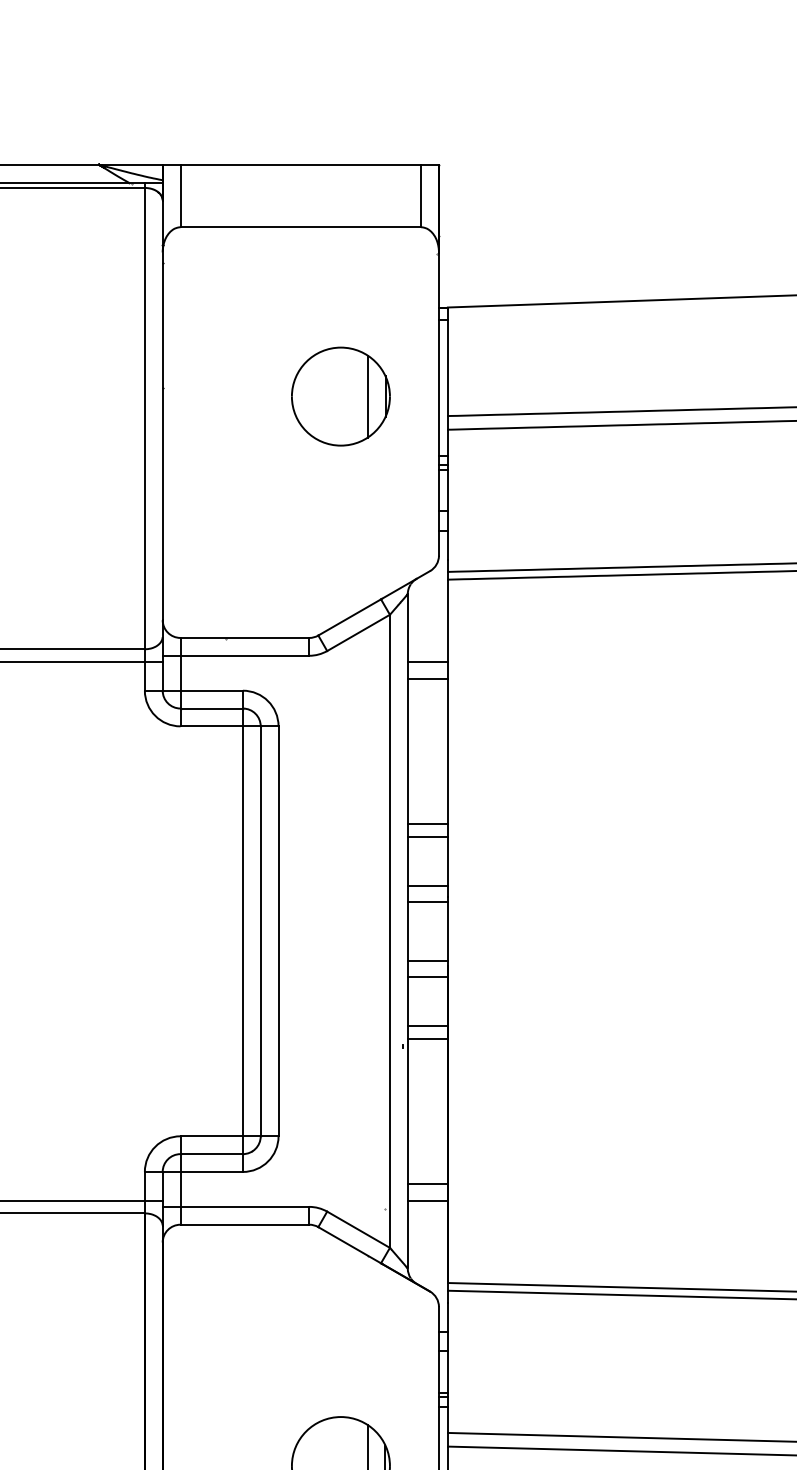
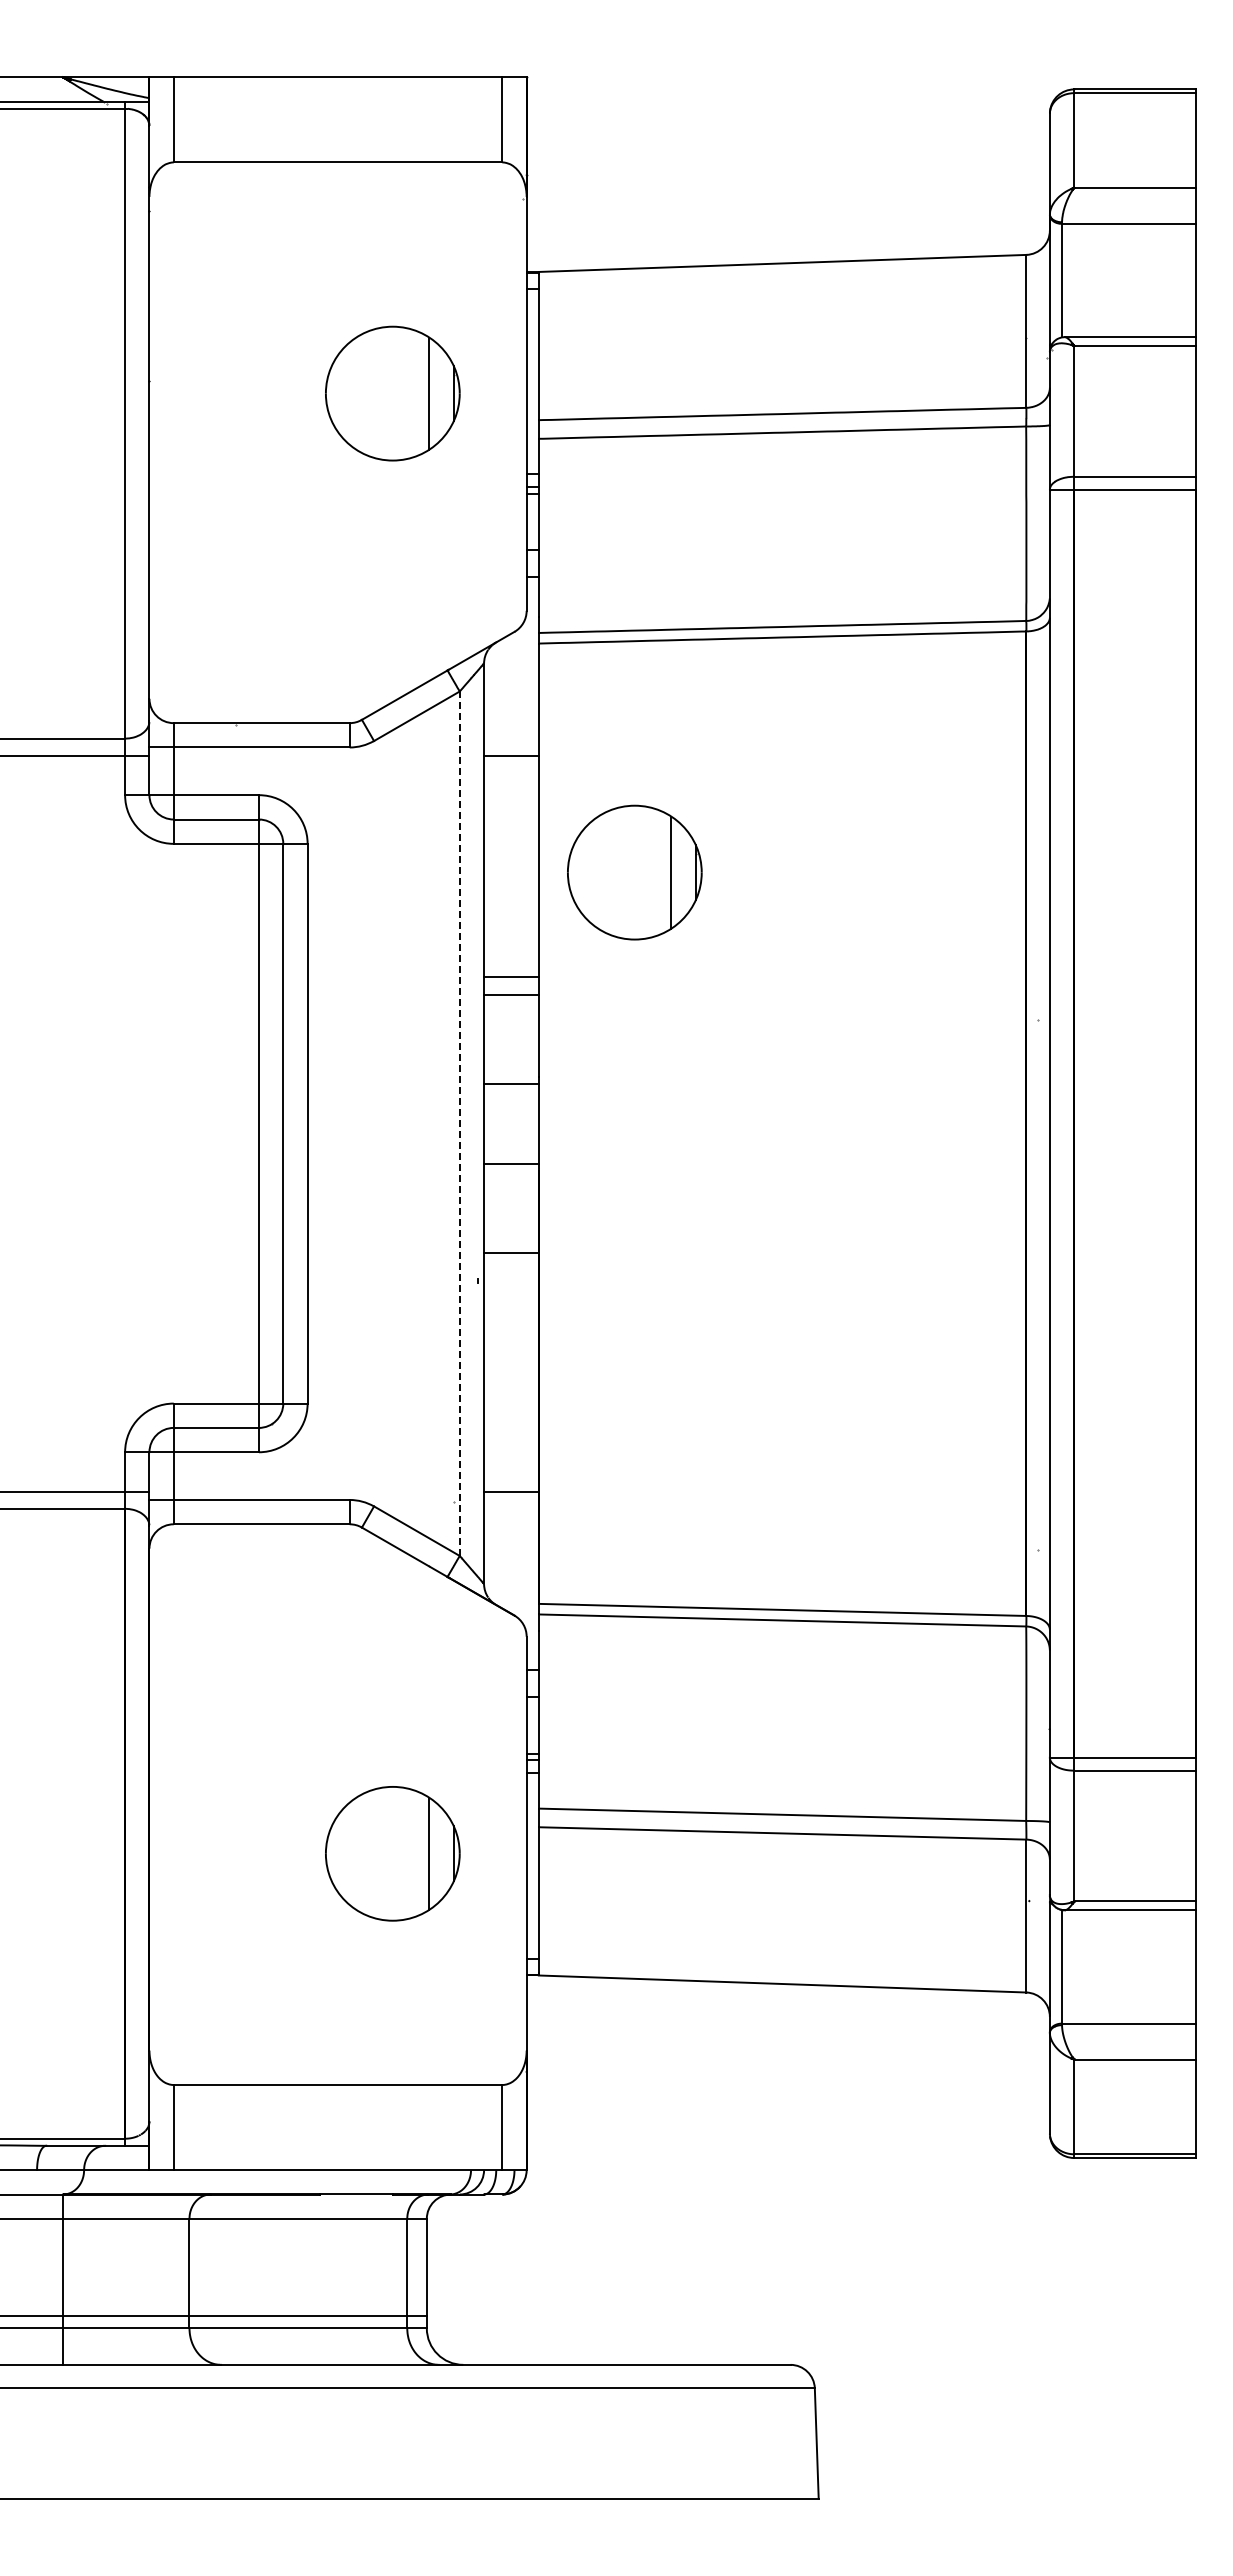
line: (427, 679) -> (511, 779), removed
part: (517, 747) -> (634, 872), added
line: (427, 885) -> (511, 1061), removed
line: (389, 931) -> (459, 1123), solid -> dashed
line: (427, 976) -> (511, 1185), removed
line: (427, 1038) -> (511, 1270), removed
line: (427, 1183) -> (511, 1468), removed

